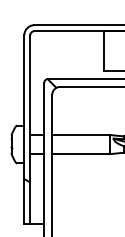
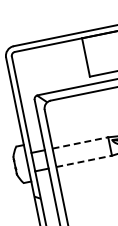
line: (81, 135) -> (80, 143), solid -> dashed
line: (81, 154) -> (84, 161), solid -> dashed

